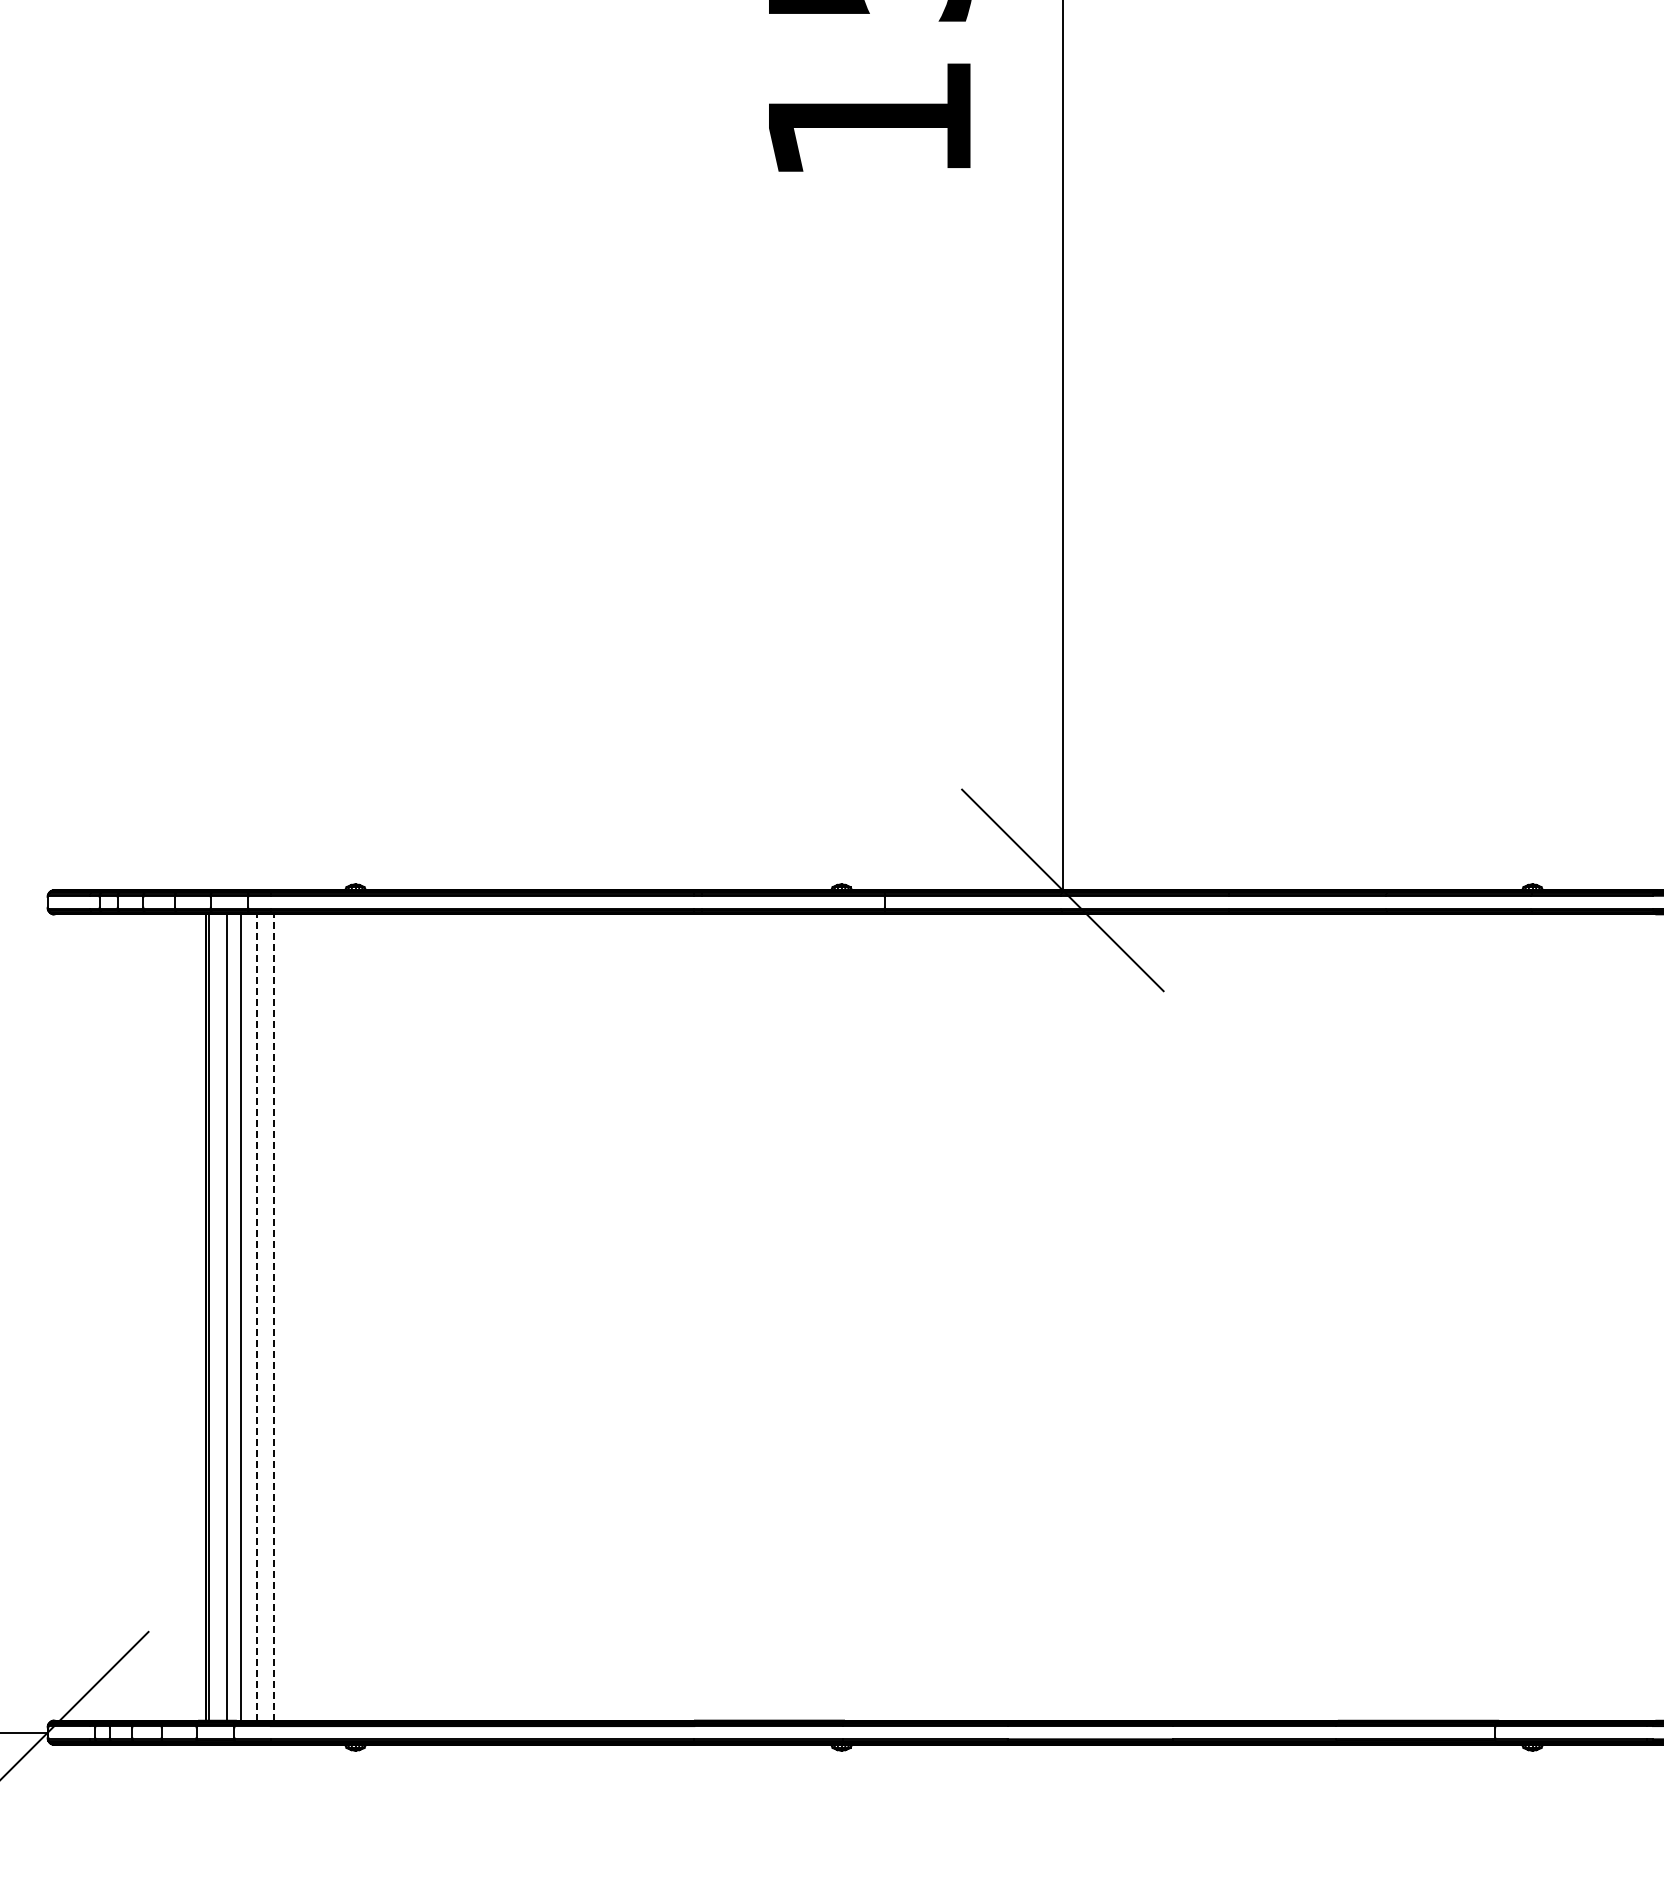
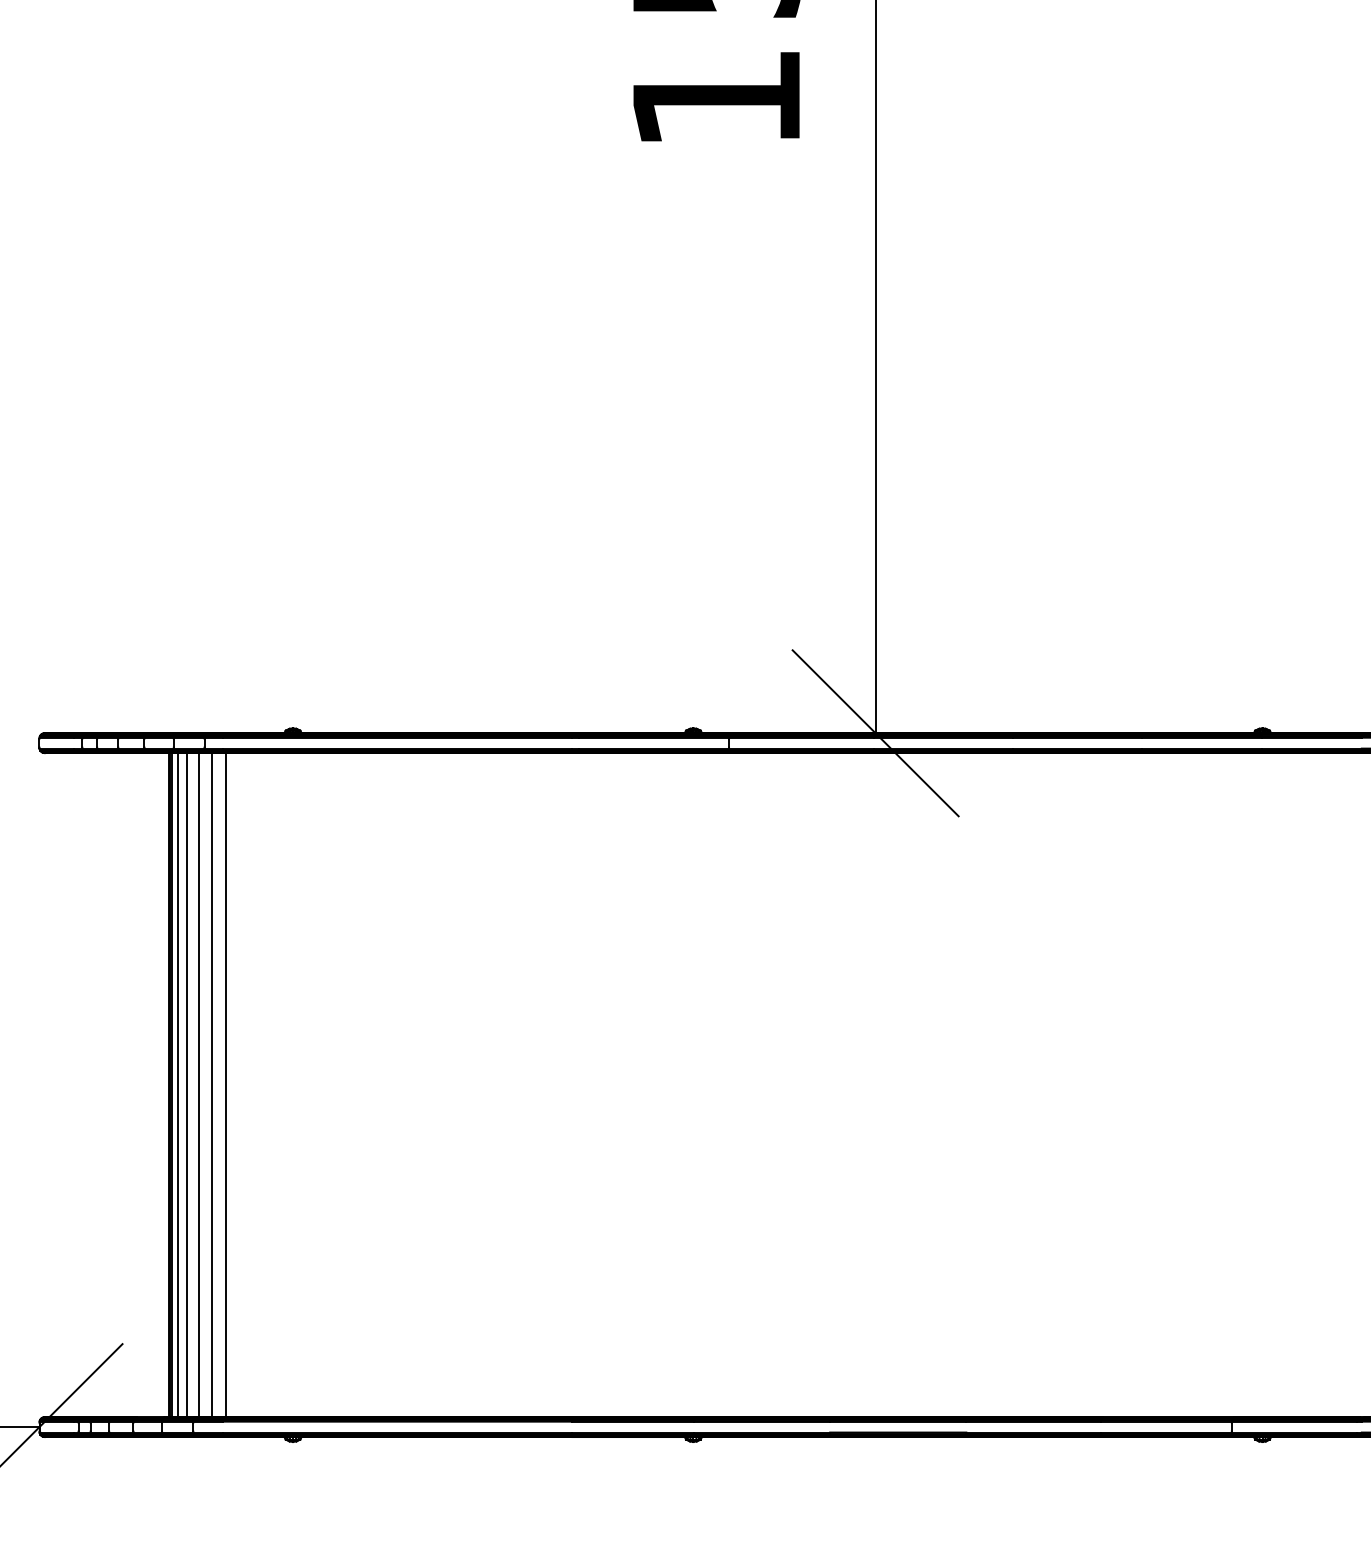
line: (216, 1317) -> (178, 1085), added
line: (257, 1317) -> (212, 1085), dashed -> solid
line: (274, 1317) -> (226, 1085), dashed -> solid

